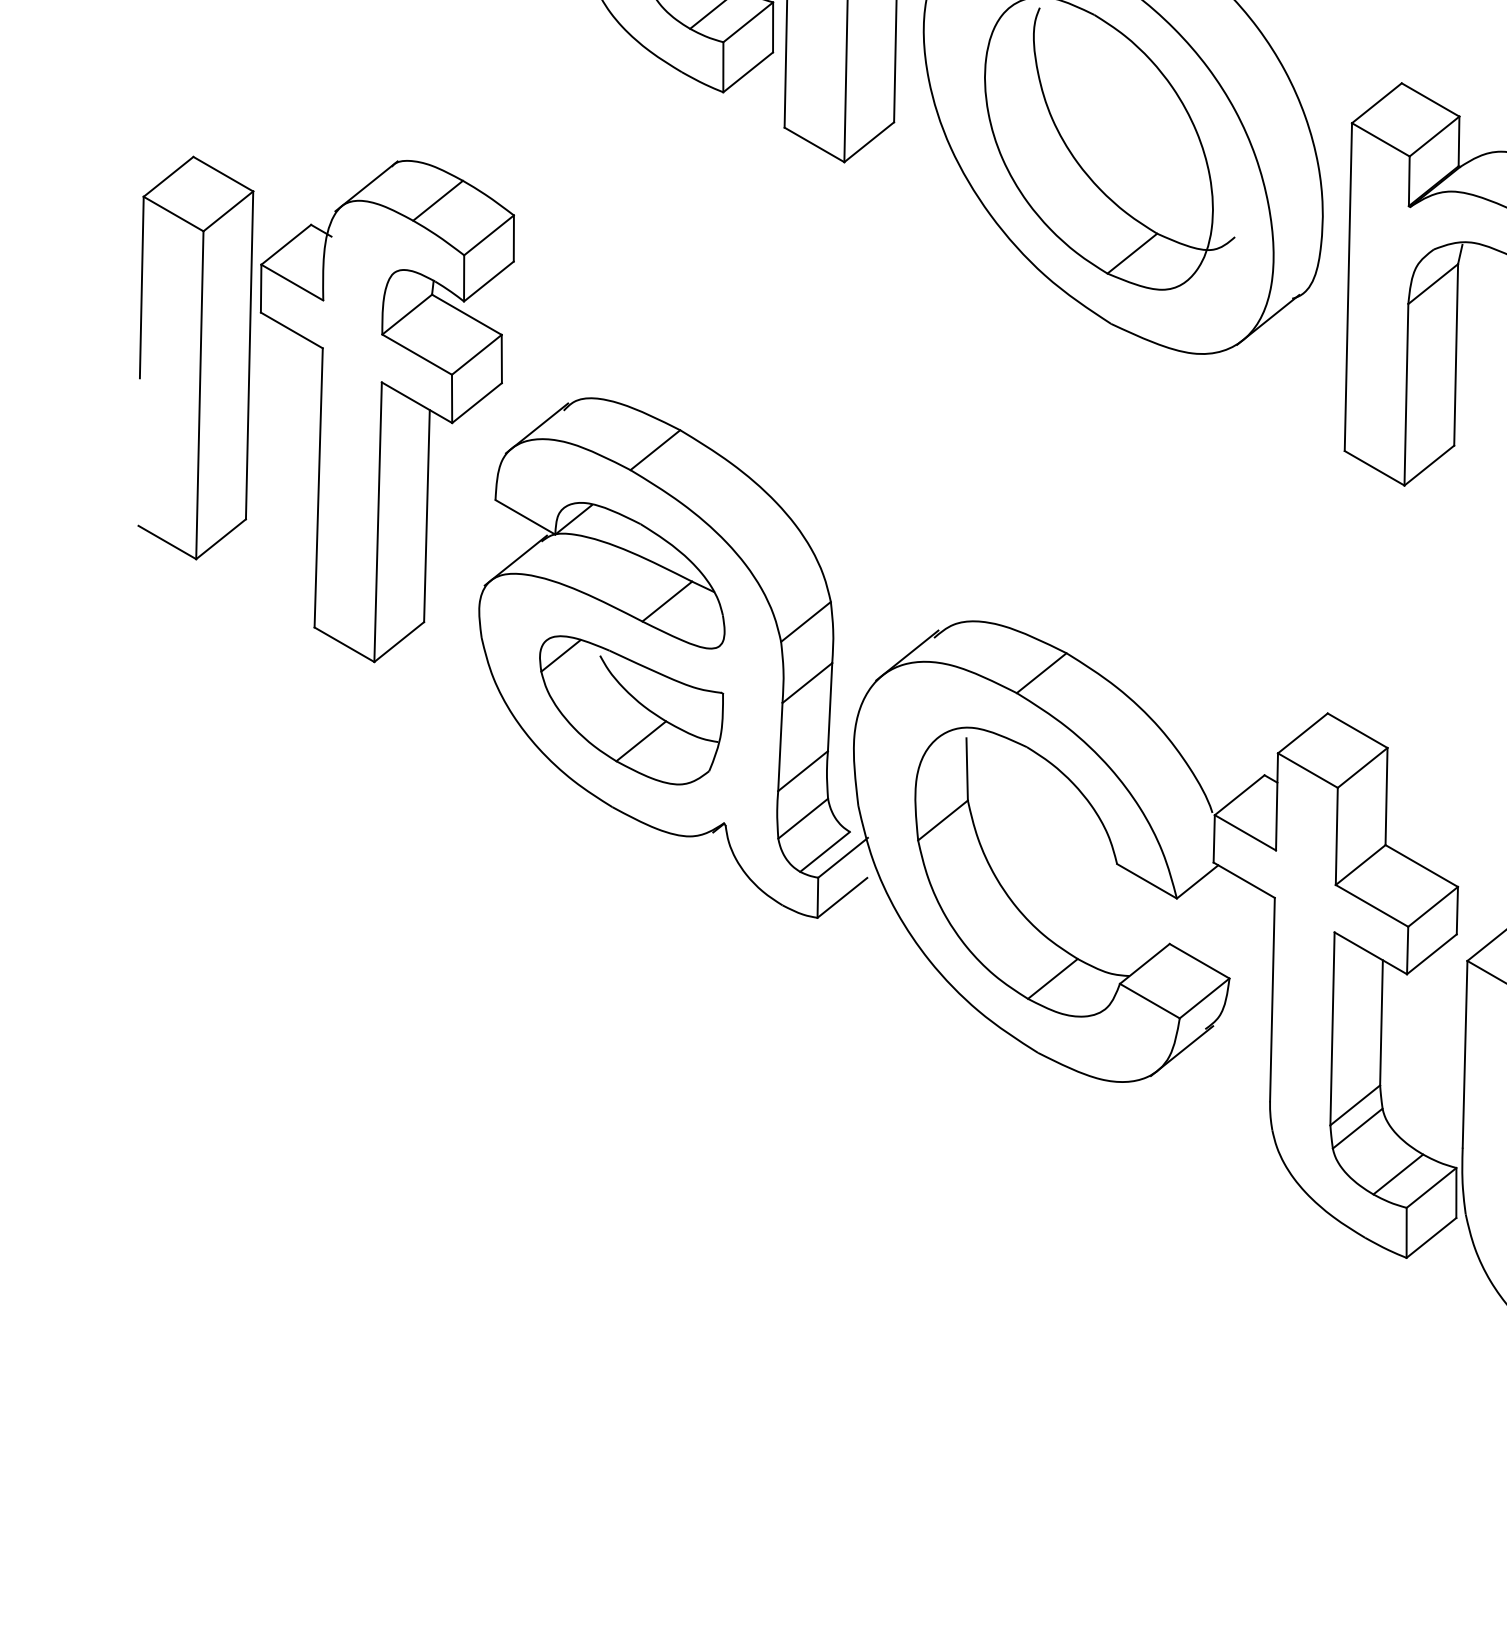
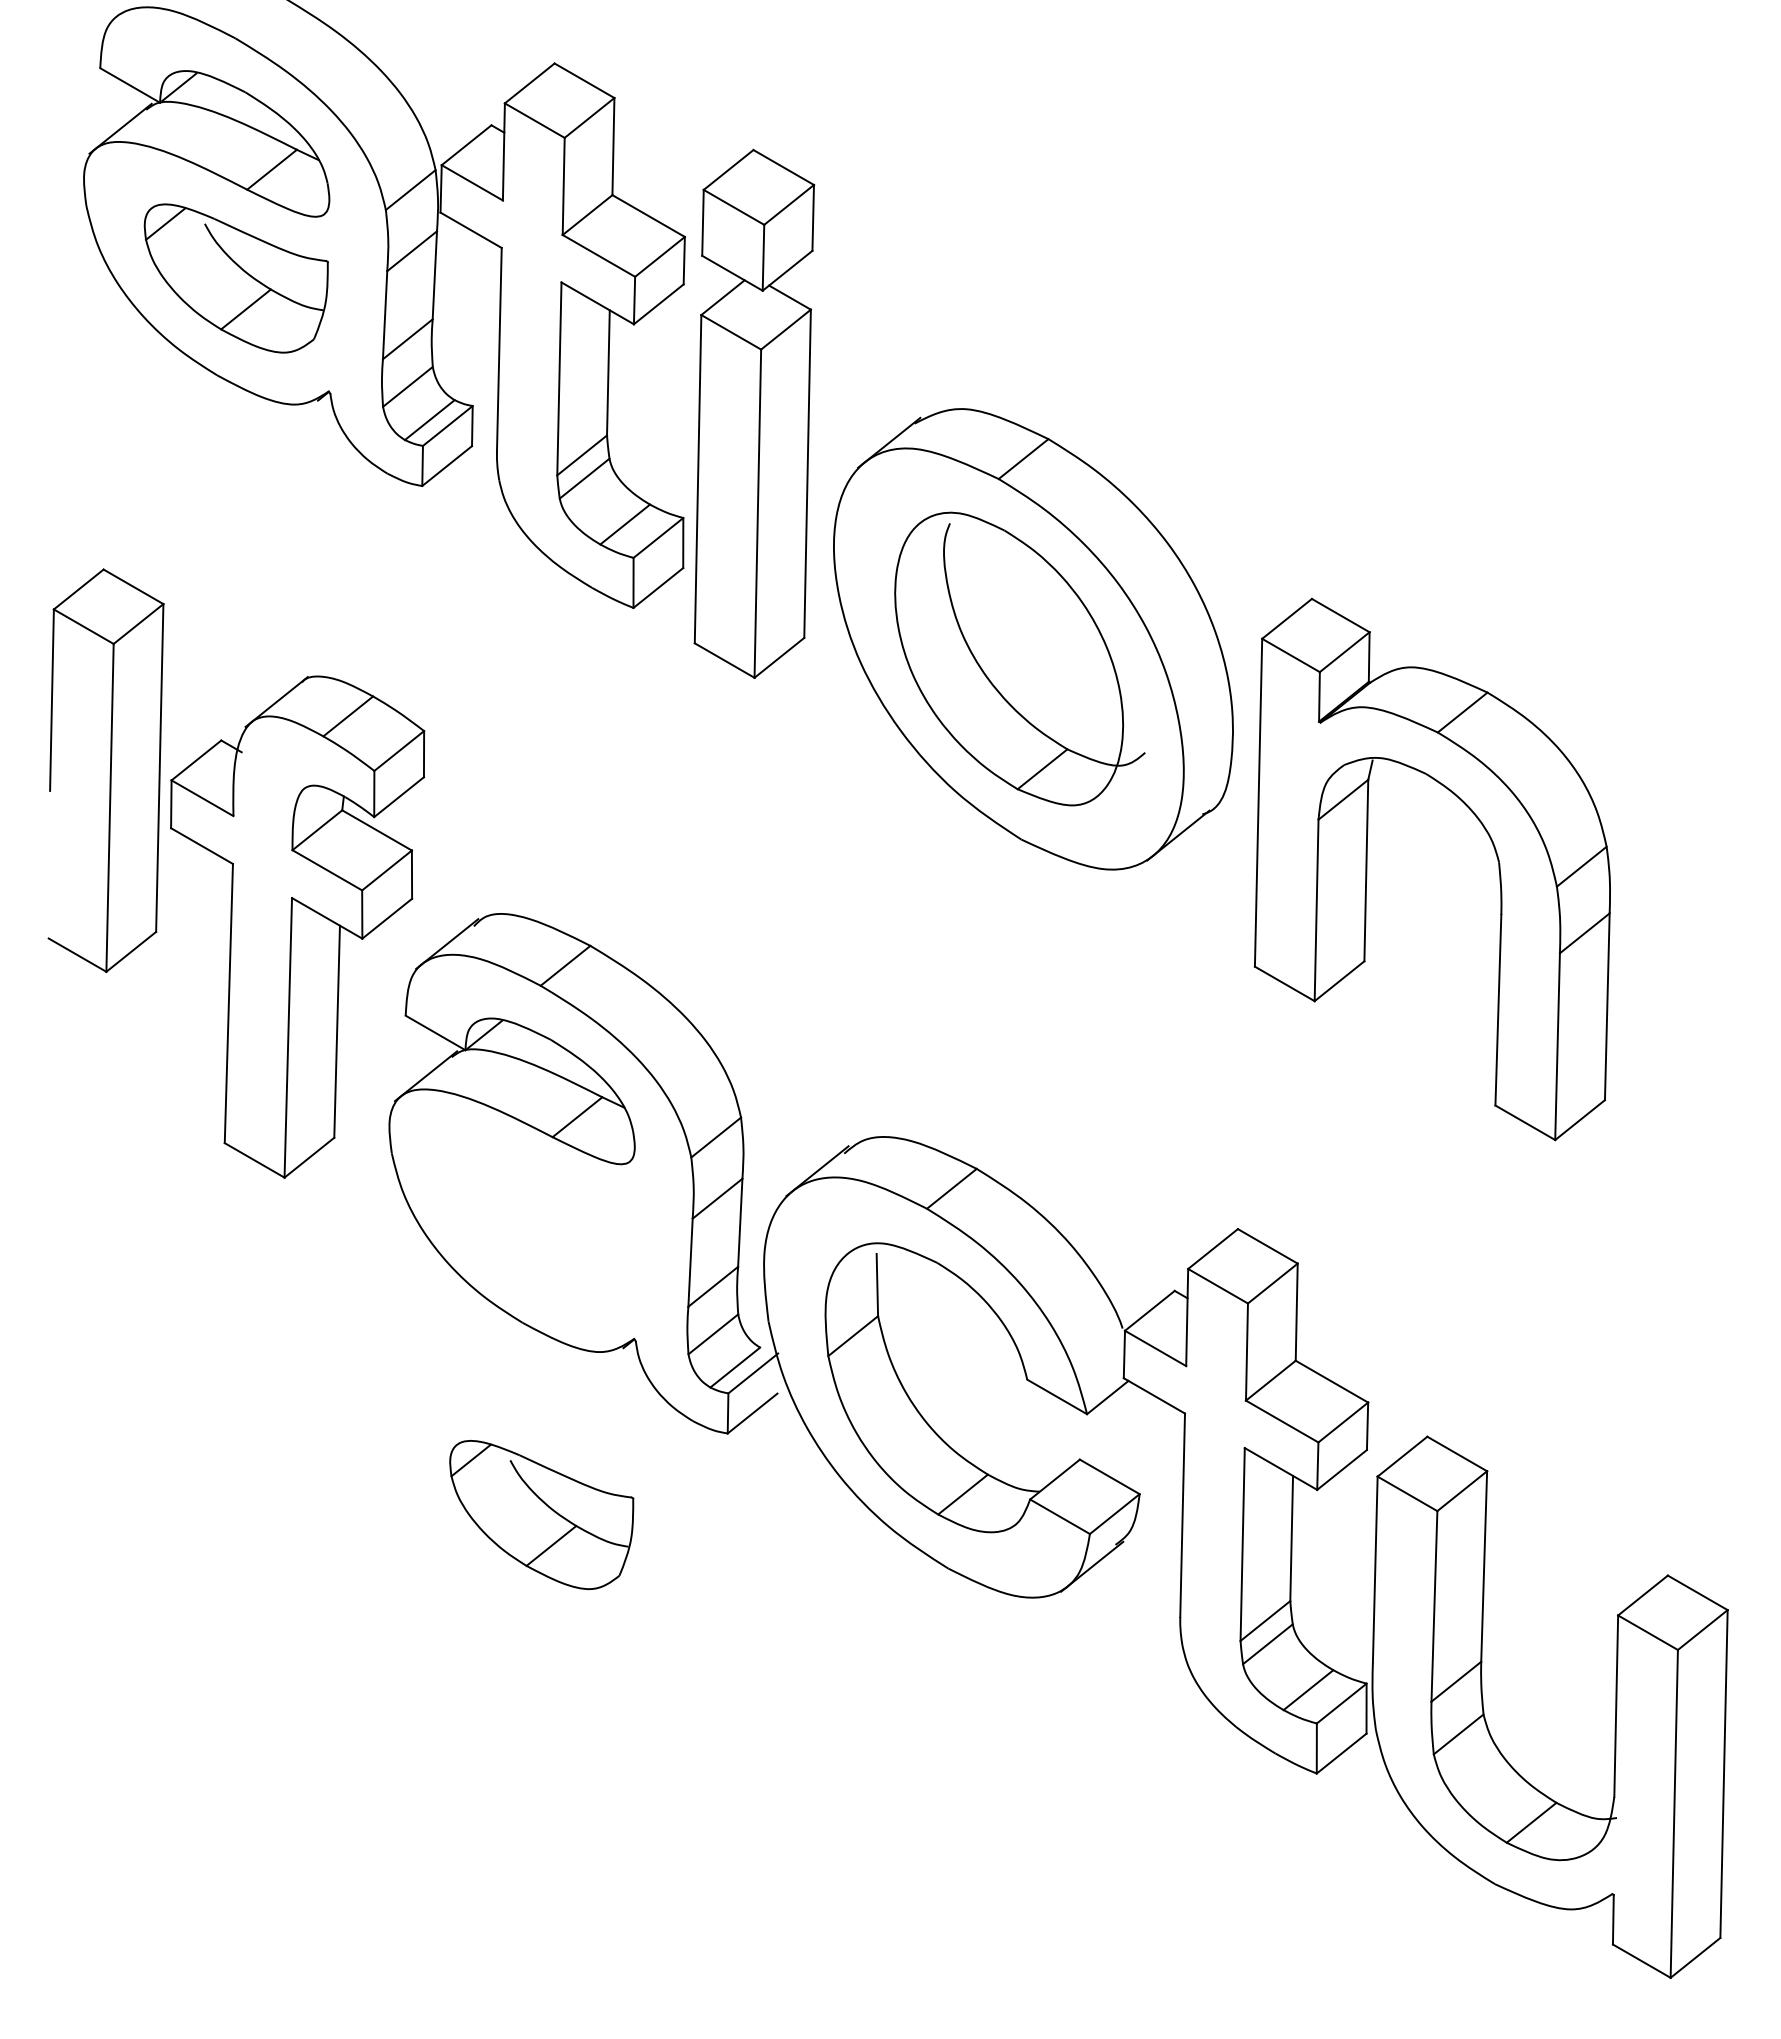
part: (195, 357) -> (105, 770), moved
part: (631, 709) -> (541, 1514), moved

